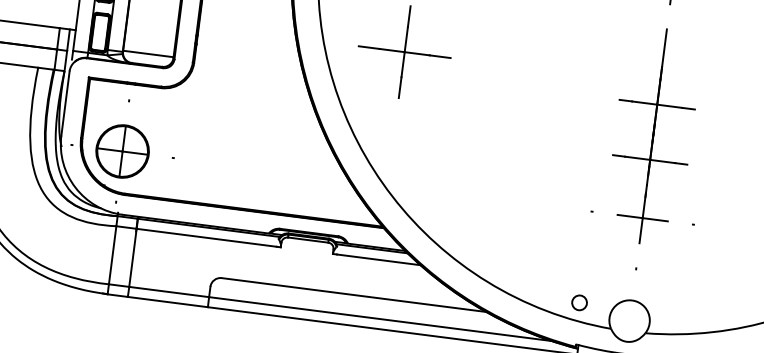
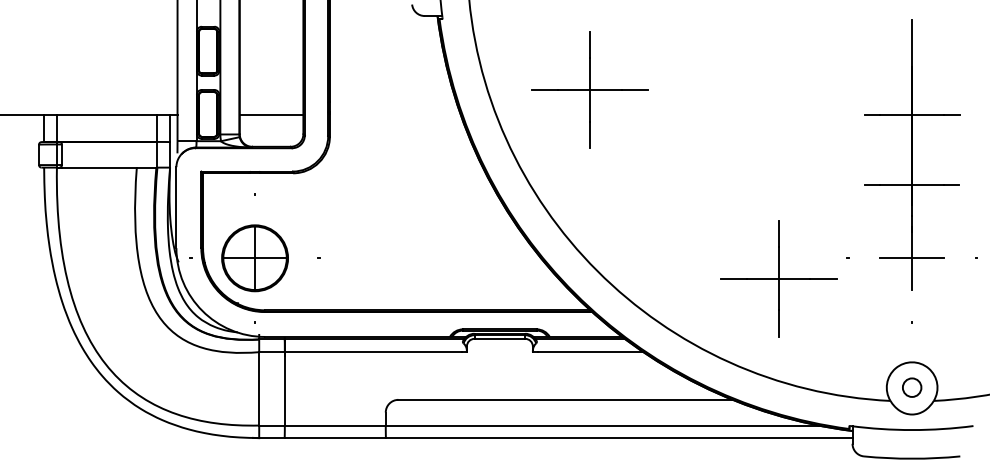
line: (148, 53) -> (271, 114), moved
part: (534, 220) -> (778, 278), added
circle: (579, 302) -> (912, 387), moved

